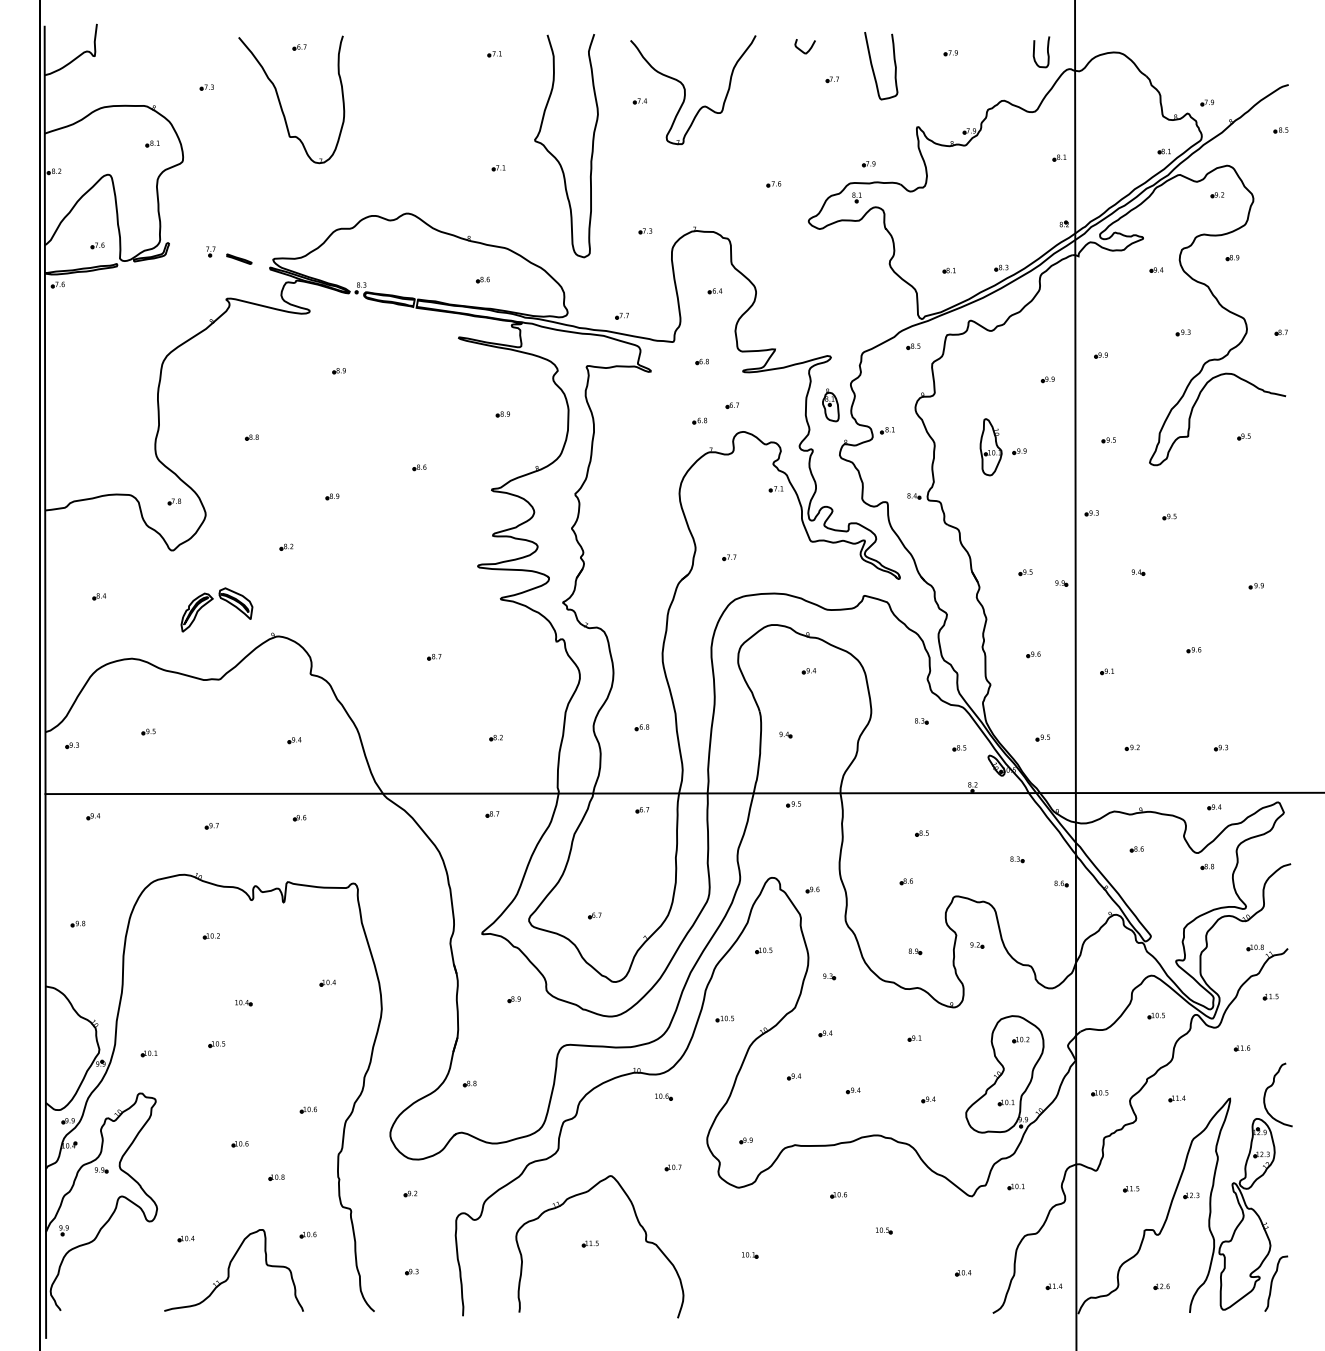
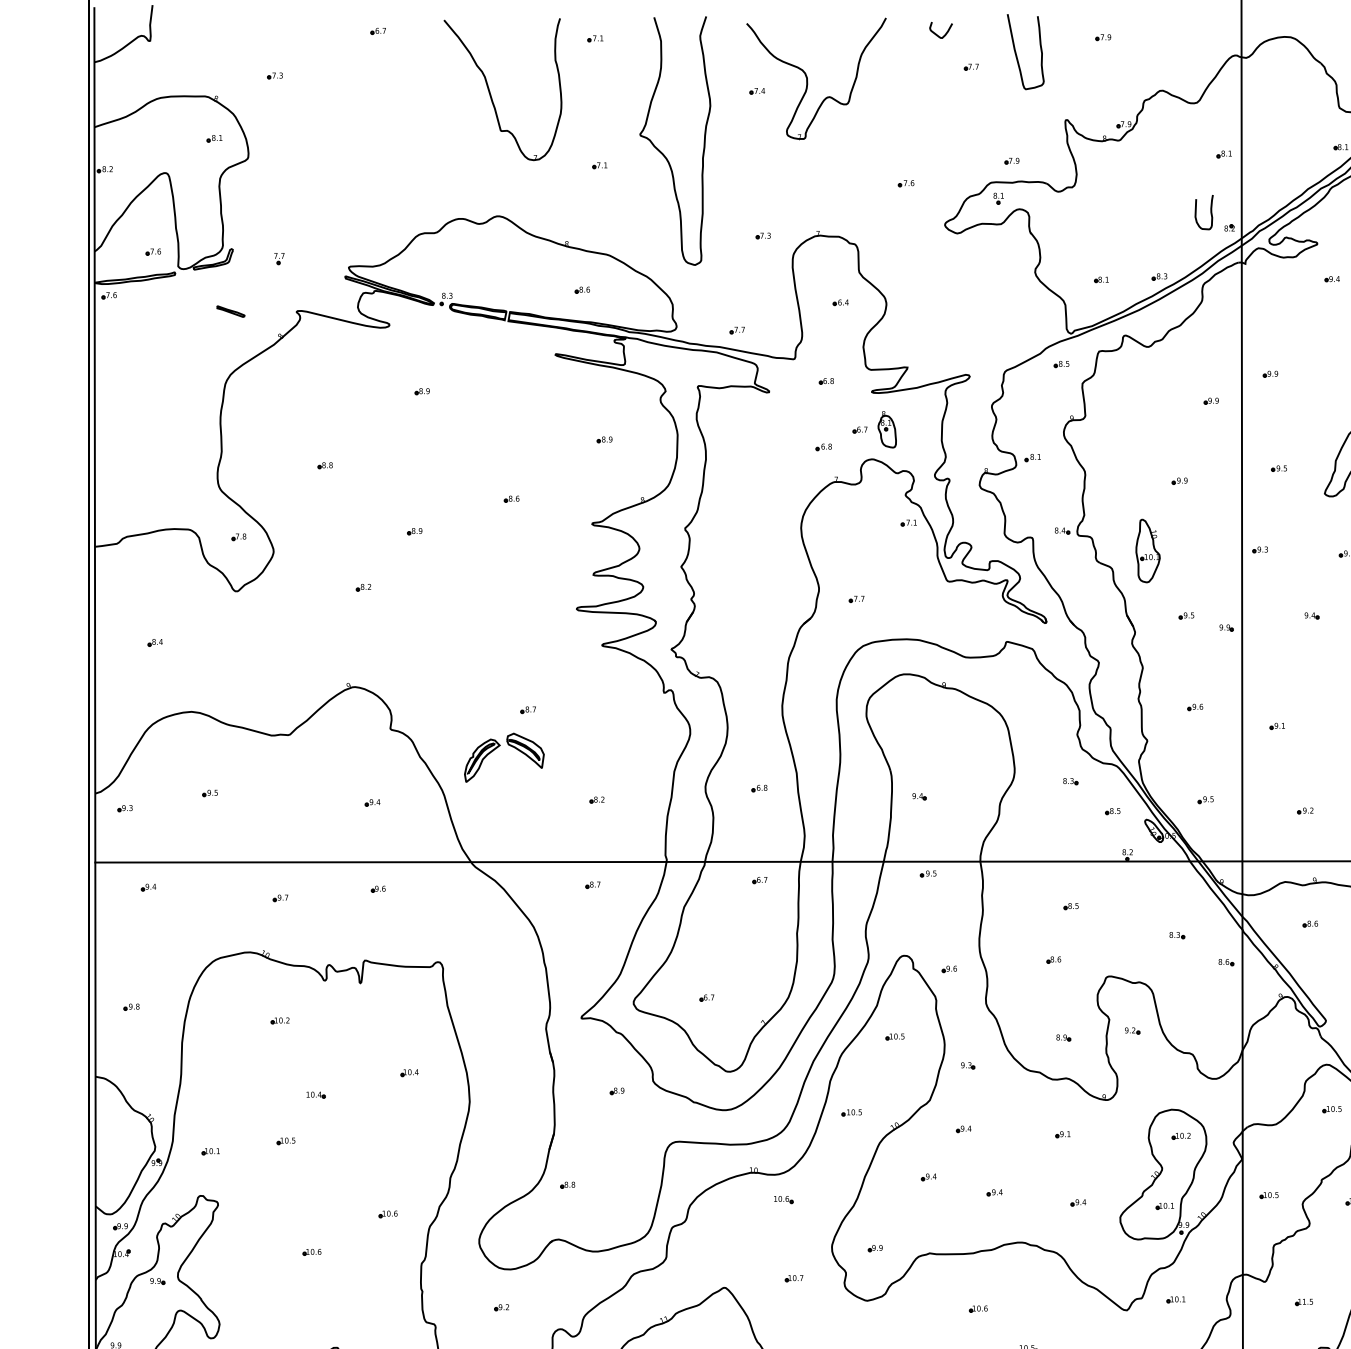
curve: (1047, 52) -> (1210, 212), moved
part: (280, 101) -> (490, 91), moved
line: (239, 258) -> (231, 310), moved
part: (830, 405) -> (886, 429), moved
part: (990, 447) -> (1147, 551), moved
part: (212, 600) -> (499, 747), moved
part: (808, 671) -> (944, 726), removed
part: (276, 1177) -> (352, 1289), removed

